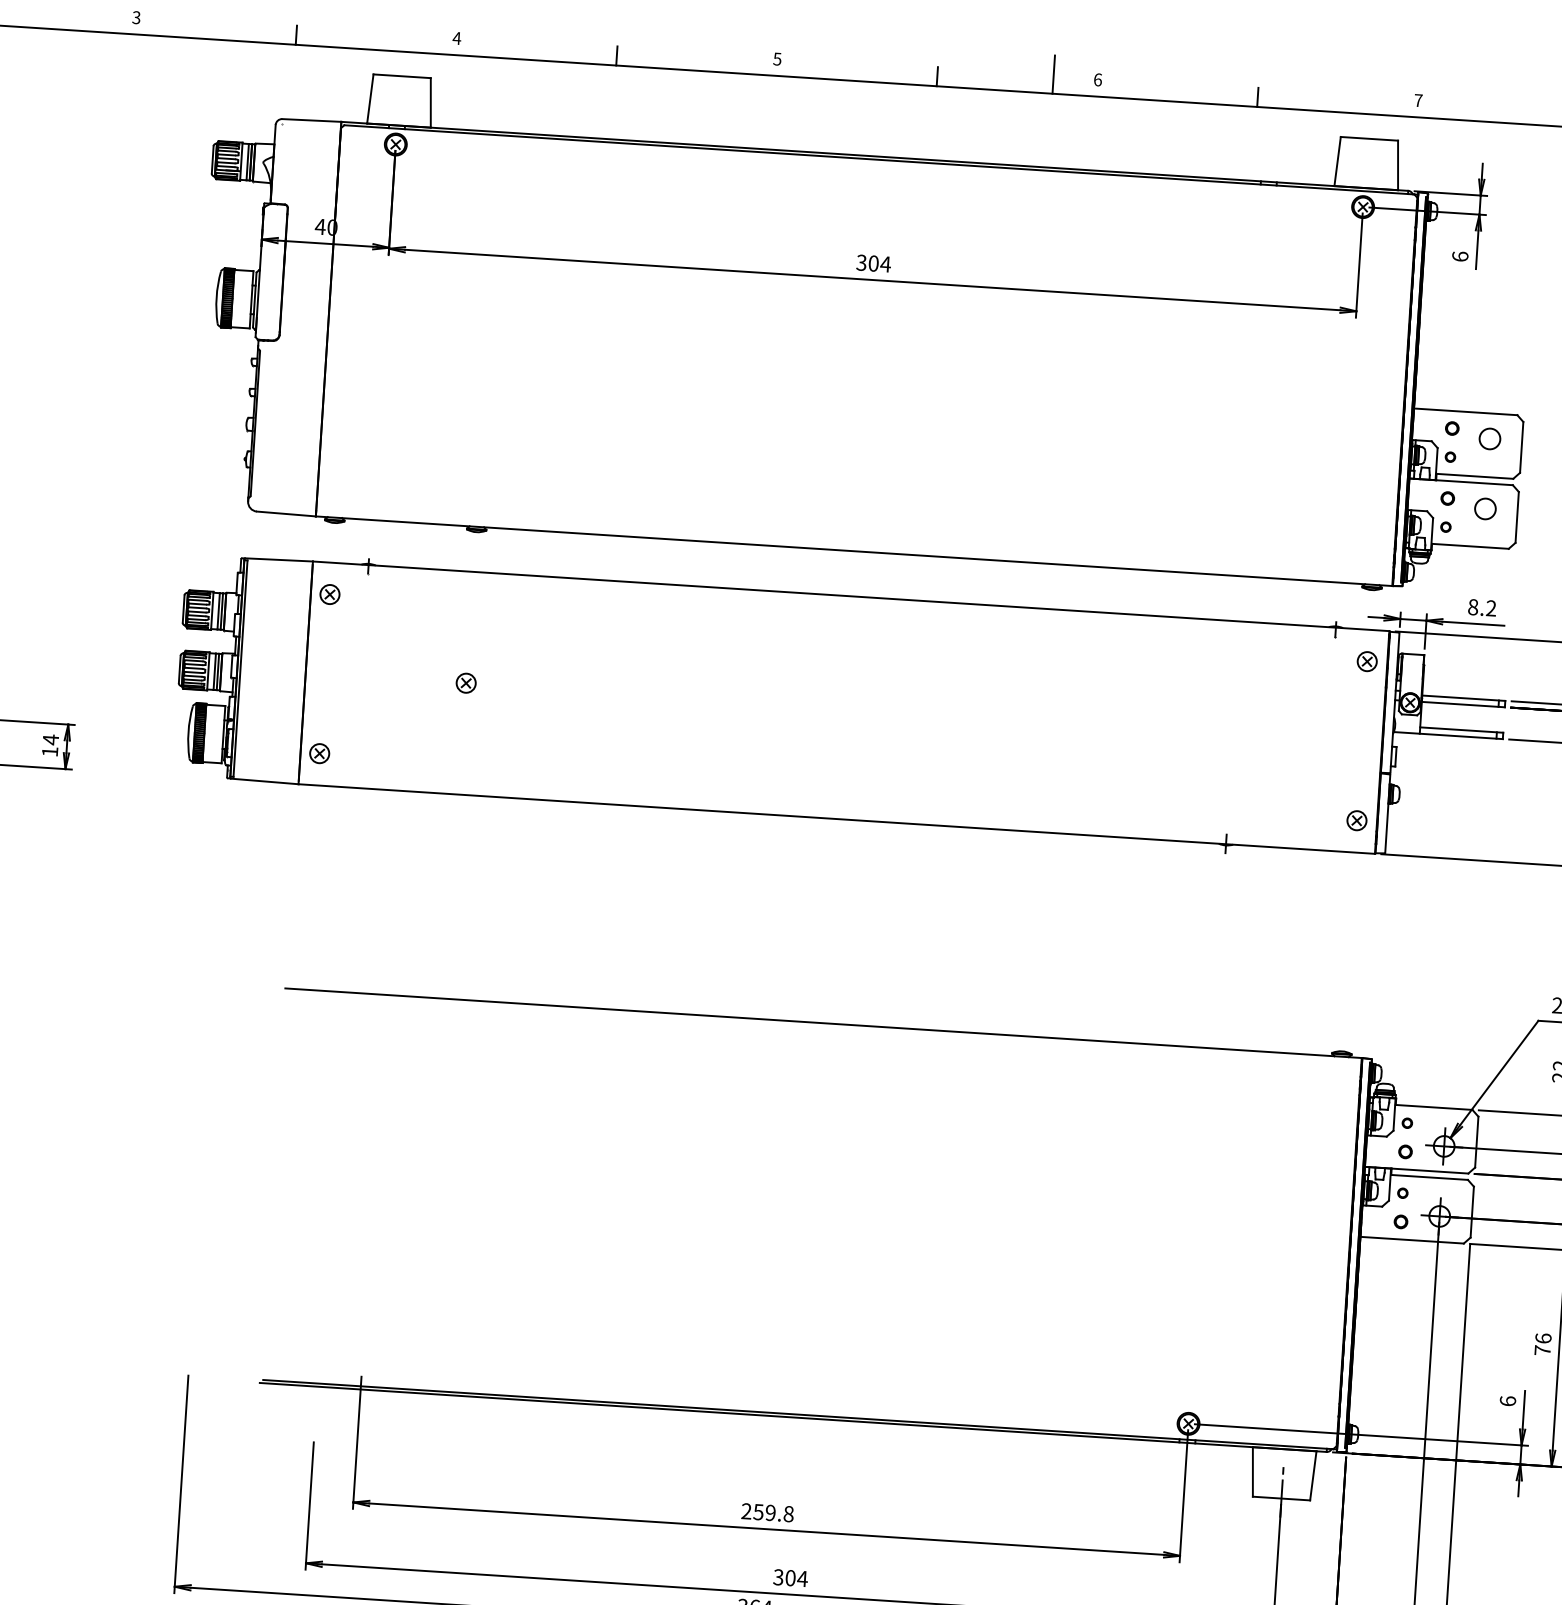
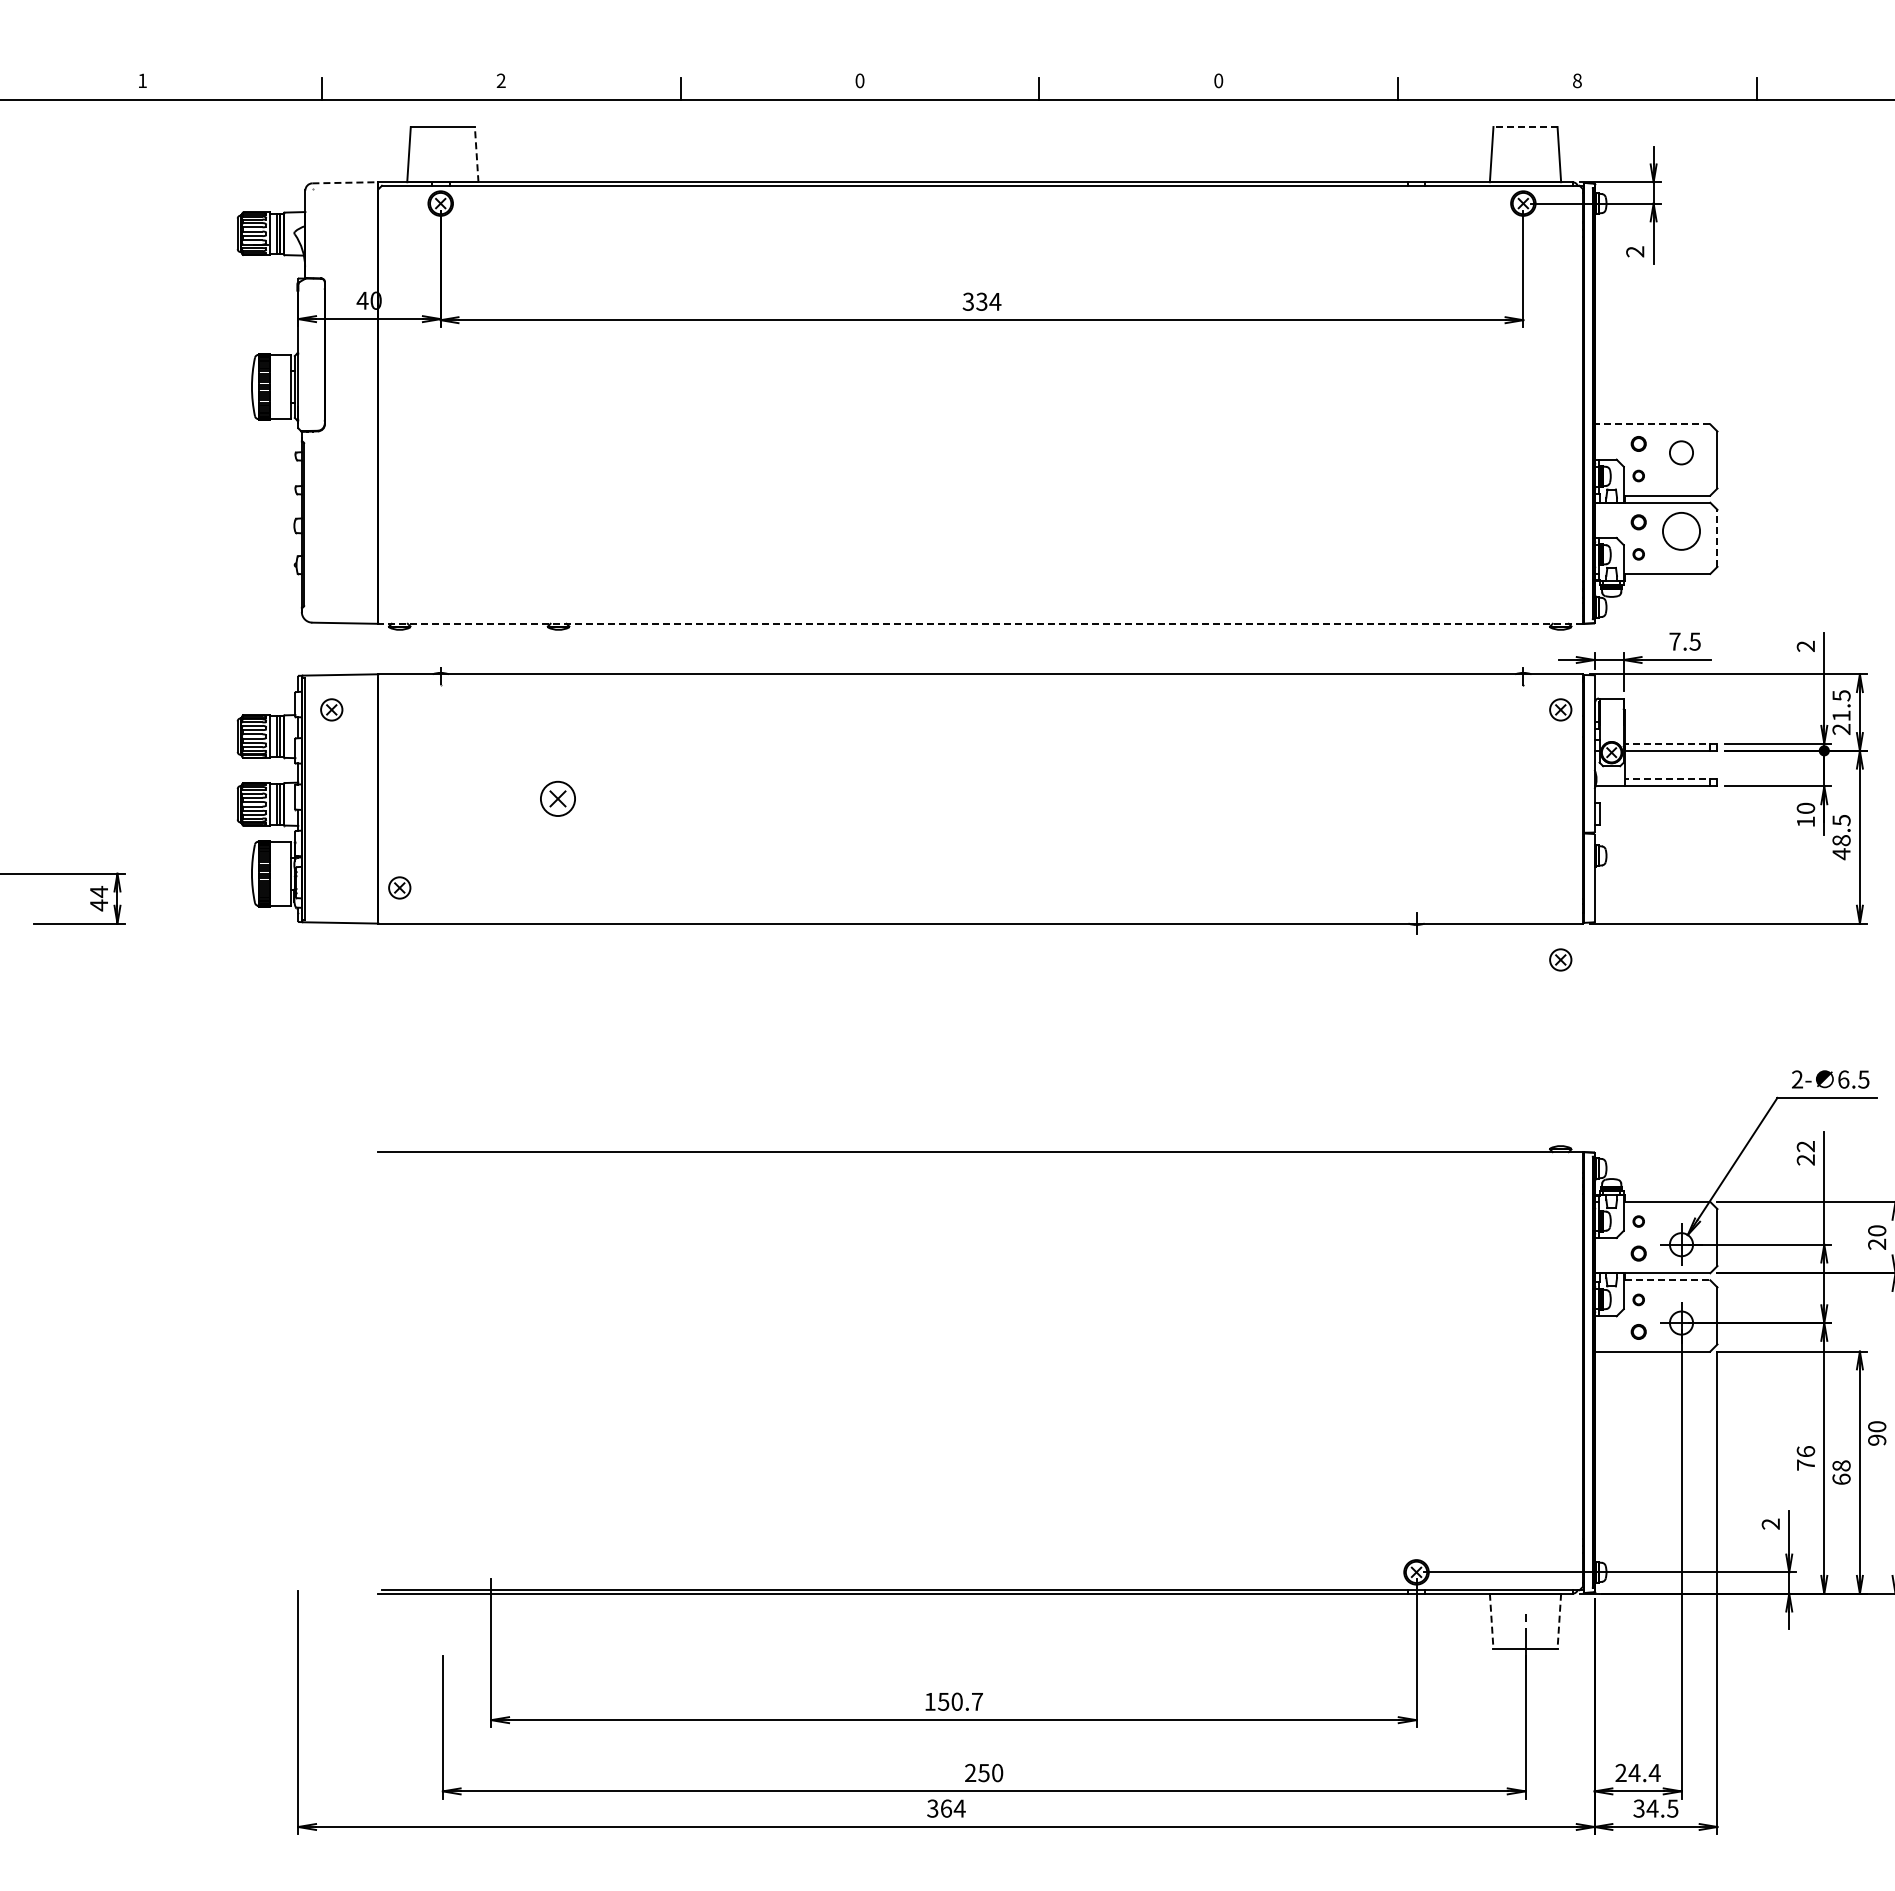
text: (136, 17) -> (142, 80), 3 -> 1
text: (457, 38) -> (501, 80), 4 -> 2
text: (777, 58) -> (859, 80), 5 -> 0
line: (1054, 74) -> (1169, 77), removed
text: (1097, 79) -> (1218, 80), 6 -> 0
text: (1418, 100) -> (1577, 80), 7 -> 8
line: (430, 102) -> (476, 154), solid -> dashed
line: (311, 120) -> (345, 182), solid -> dashed
line: (1369, 139) -> (1525, 127), solid -> dashed
text: (1460, 256) -> (1635, 251), 6 -> 2
text: (873, 263) -> (981, 301), 304 -> 334
line: (1465, 411) -> (1652, 424), solid -> dashed
circle: (1485, 508) -> (1681, 530), size x1.6
line: (1517, 516) -> (1717, 537), solid -> dashed
line: (853, 550) -> (980, 623), solid -> dashed
part: (329, 594) -> (331, 709), moved
text: (1481, 607) -> (1684, 641), 8.2 -> 7.5
part: (465, 682) -> (557, 798), size x1.6
line: (1463, 697) -> (1670, 743), solid -> dashed
line: (1461, 730) -> (1670, 779), solid -> dashed
text: (49, 751) -> (98, 905), 14 -> 44
part: (1356, 820) -> (1560, 959), moved
line: (1429, 1177) -> (1667, 1280), solid -> dashed
text: (1507, 1400) -> (1770, 1523), 6 -> 2
line: (1252, 1472) -> (1491, 1621), solid -> dashed
line: (1313, 1476) -> (1559, 1621), solid -> dashed
text: (767, 1512) -> (953, 1701), 259.8 -> 150.7
text: (790, 1577) -> (983, 1772), 304 -> 250

